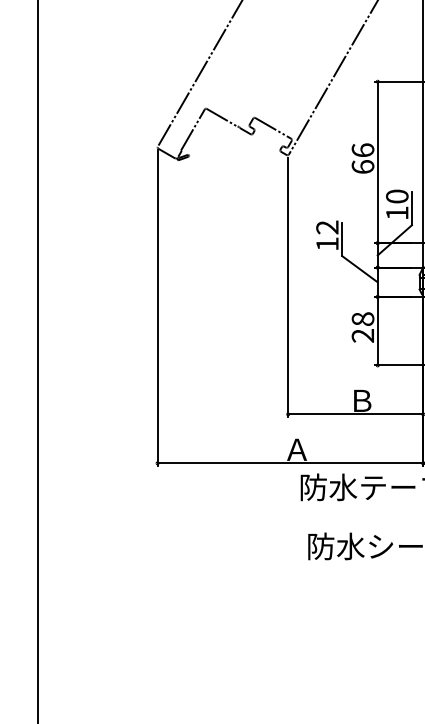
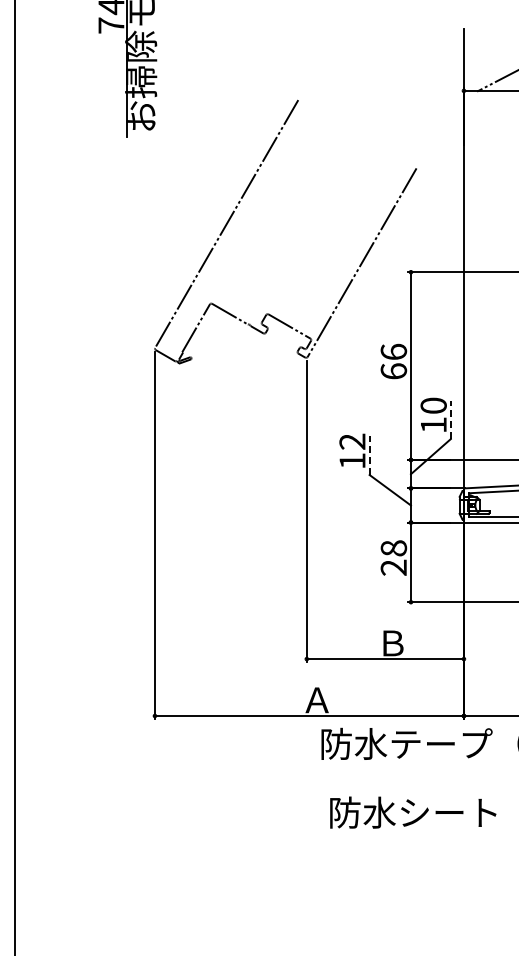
line: (411, 208) -> (450, 419), solid -> dashed
line: (342, 239) -> (369, 455), solid -> dashed

